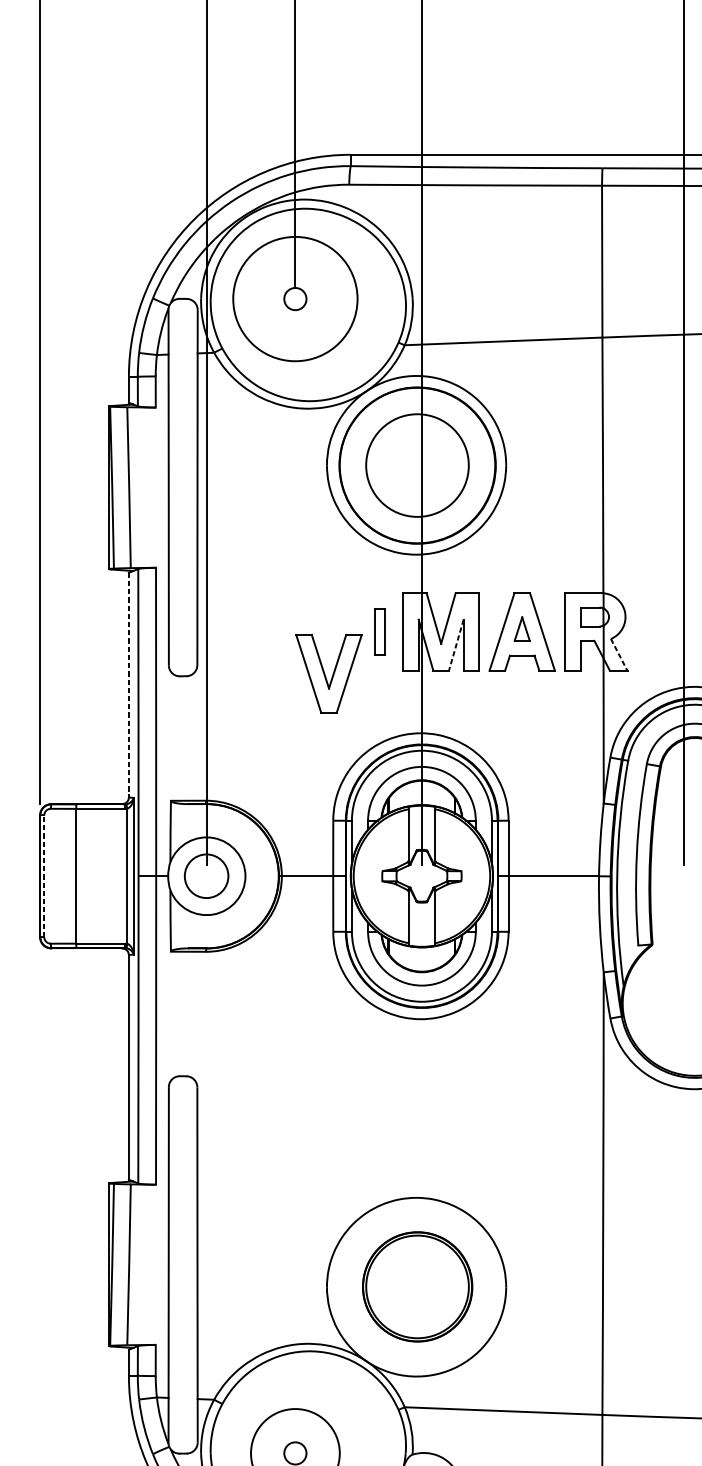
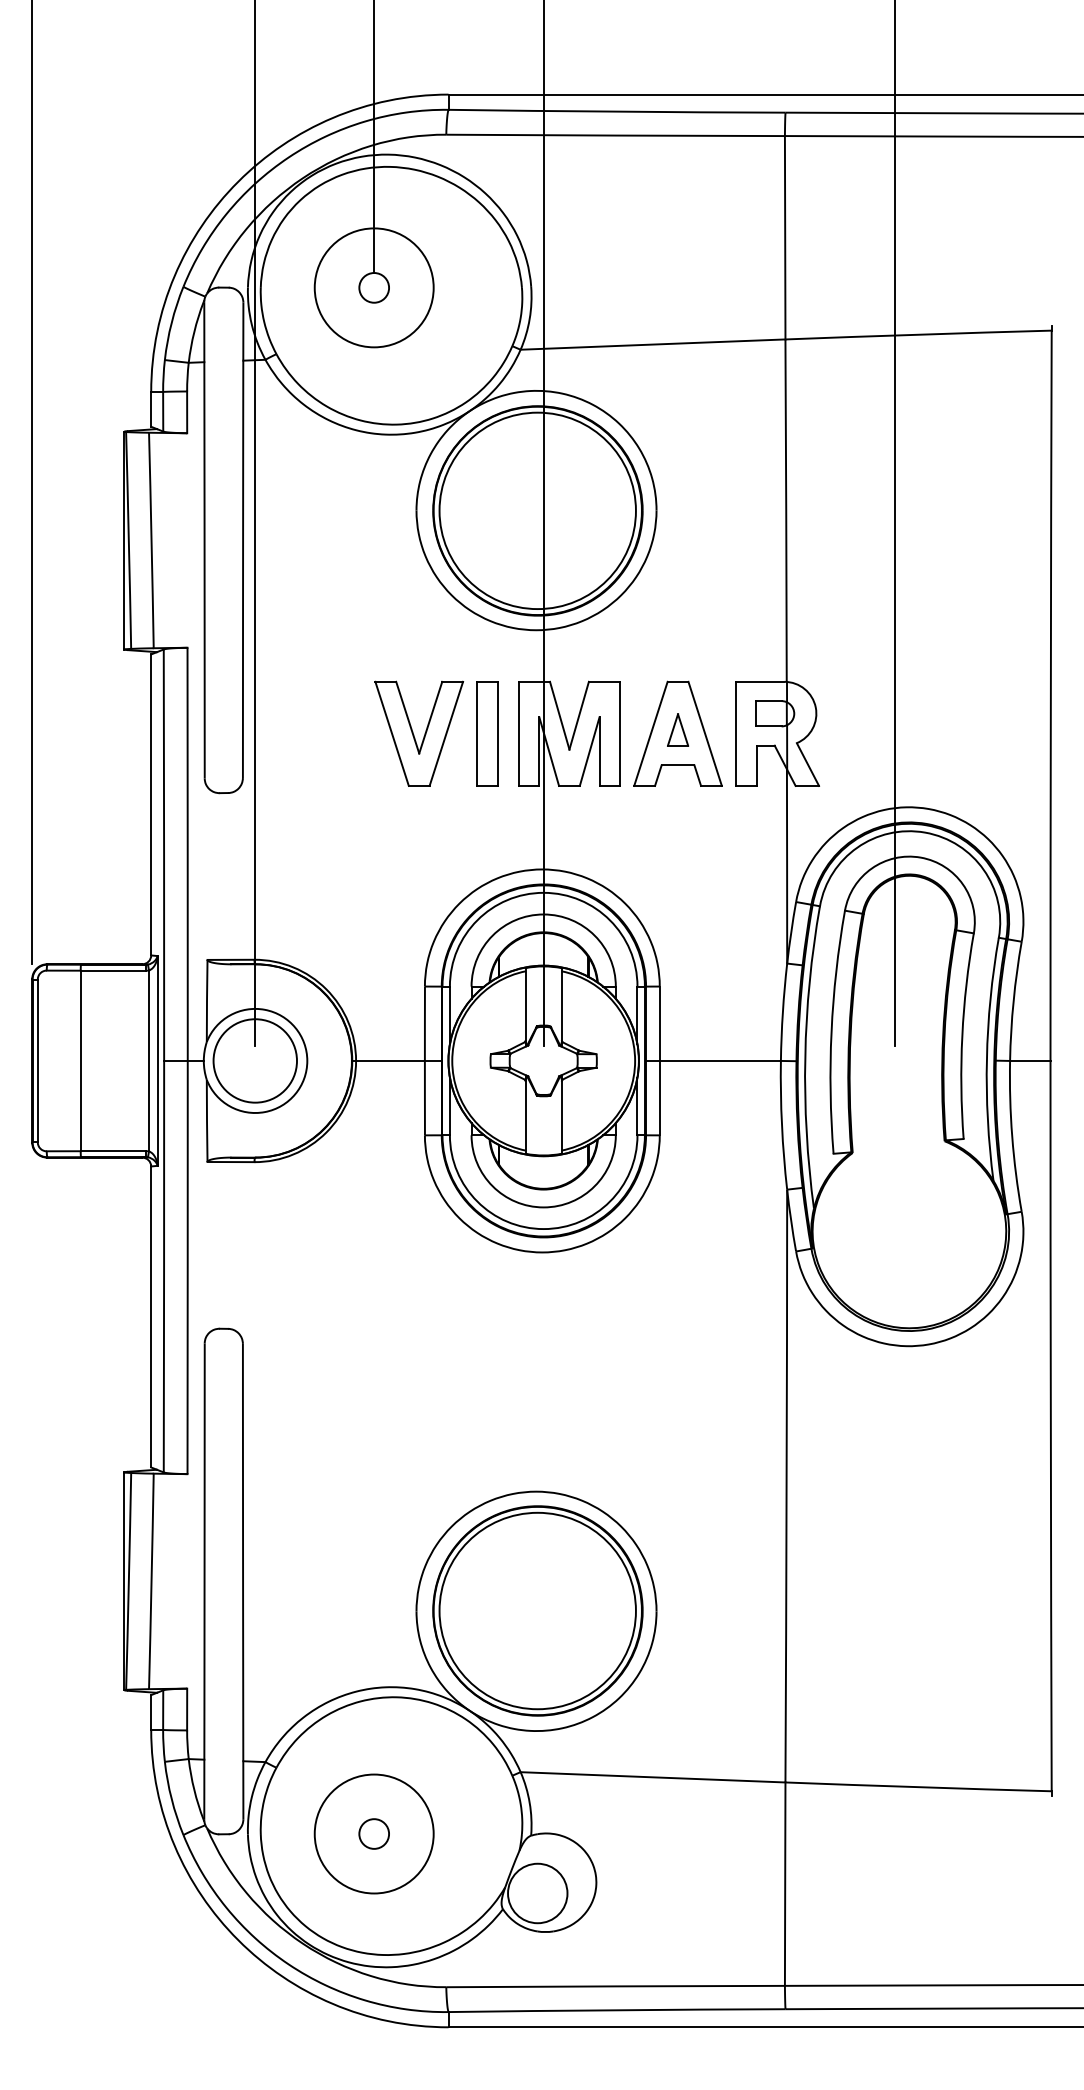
circle: (294, 298) -> (373, 287), size x0.71
circle: (417, 465) -> (537, 510), size x1.43
part: (379, 631) -> (487, 733), size x1.67
line: (456, 645) -> (589, 751), dashed -> solid
line: (619, 655) -> (808, 765), dashed -> solid
part: (329, 673) -> (419, 733), moved
line: (129, 685) -> (151, 805), dashed -> solid
line: (44, 875) -> (37, 1060), dashed -> solid
circle: (206, 875) -> (255, 1060), size x1.43
part: (417, 1286) -> (537, 1610), size x1.43

